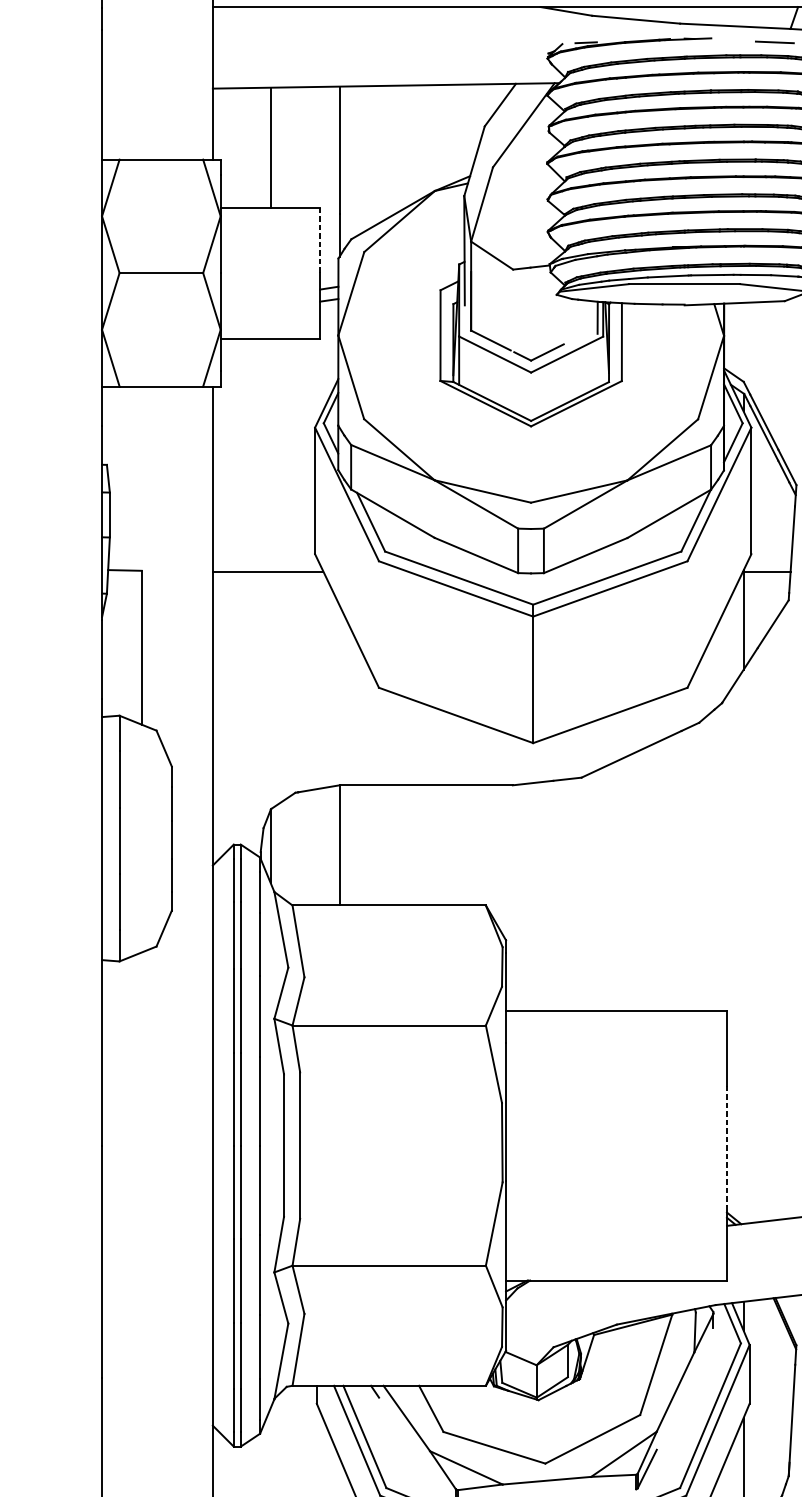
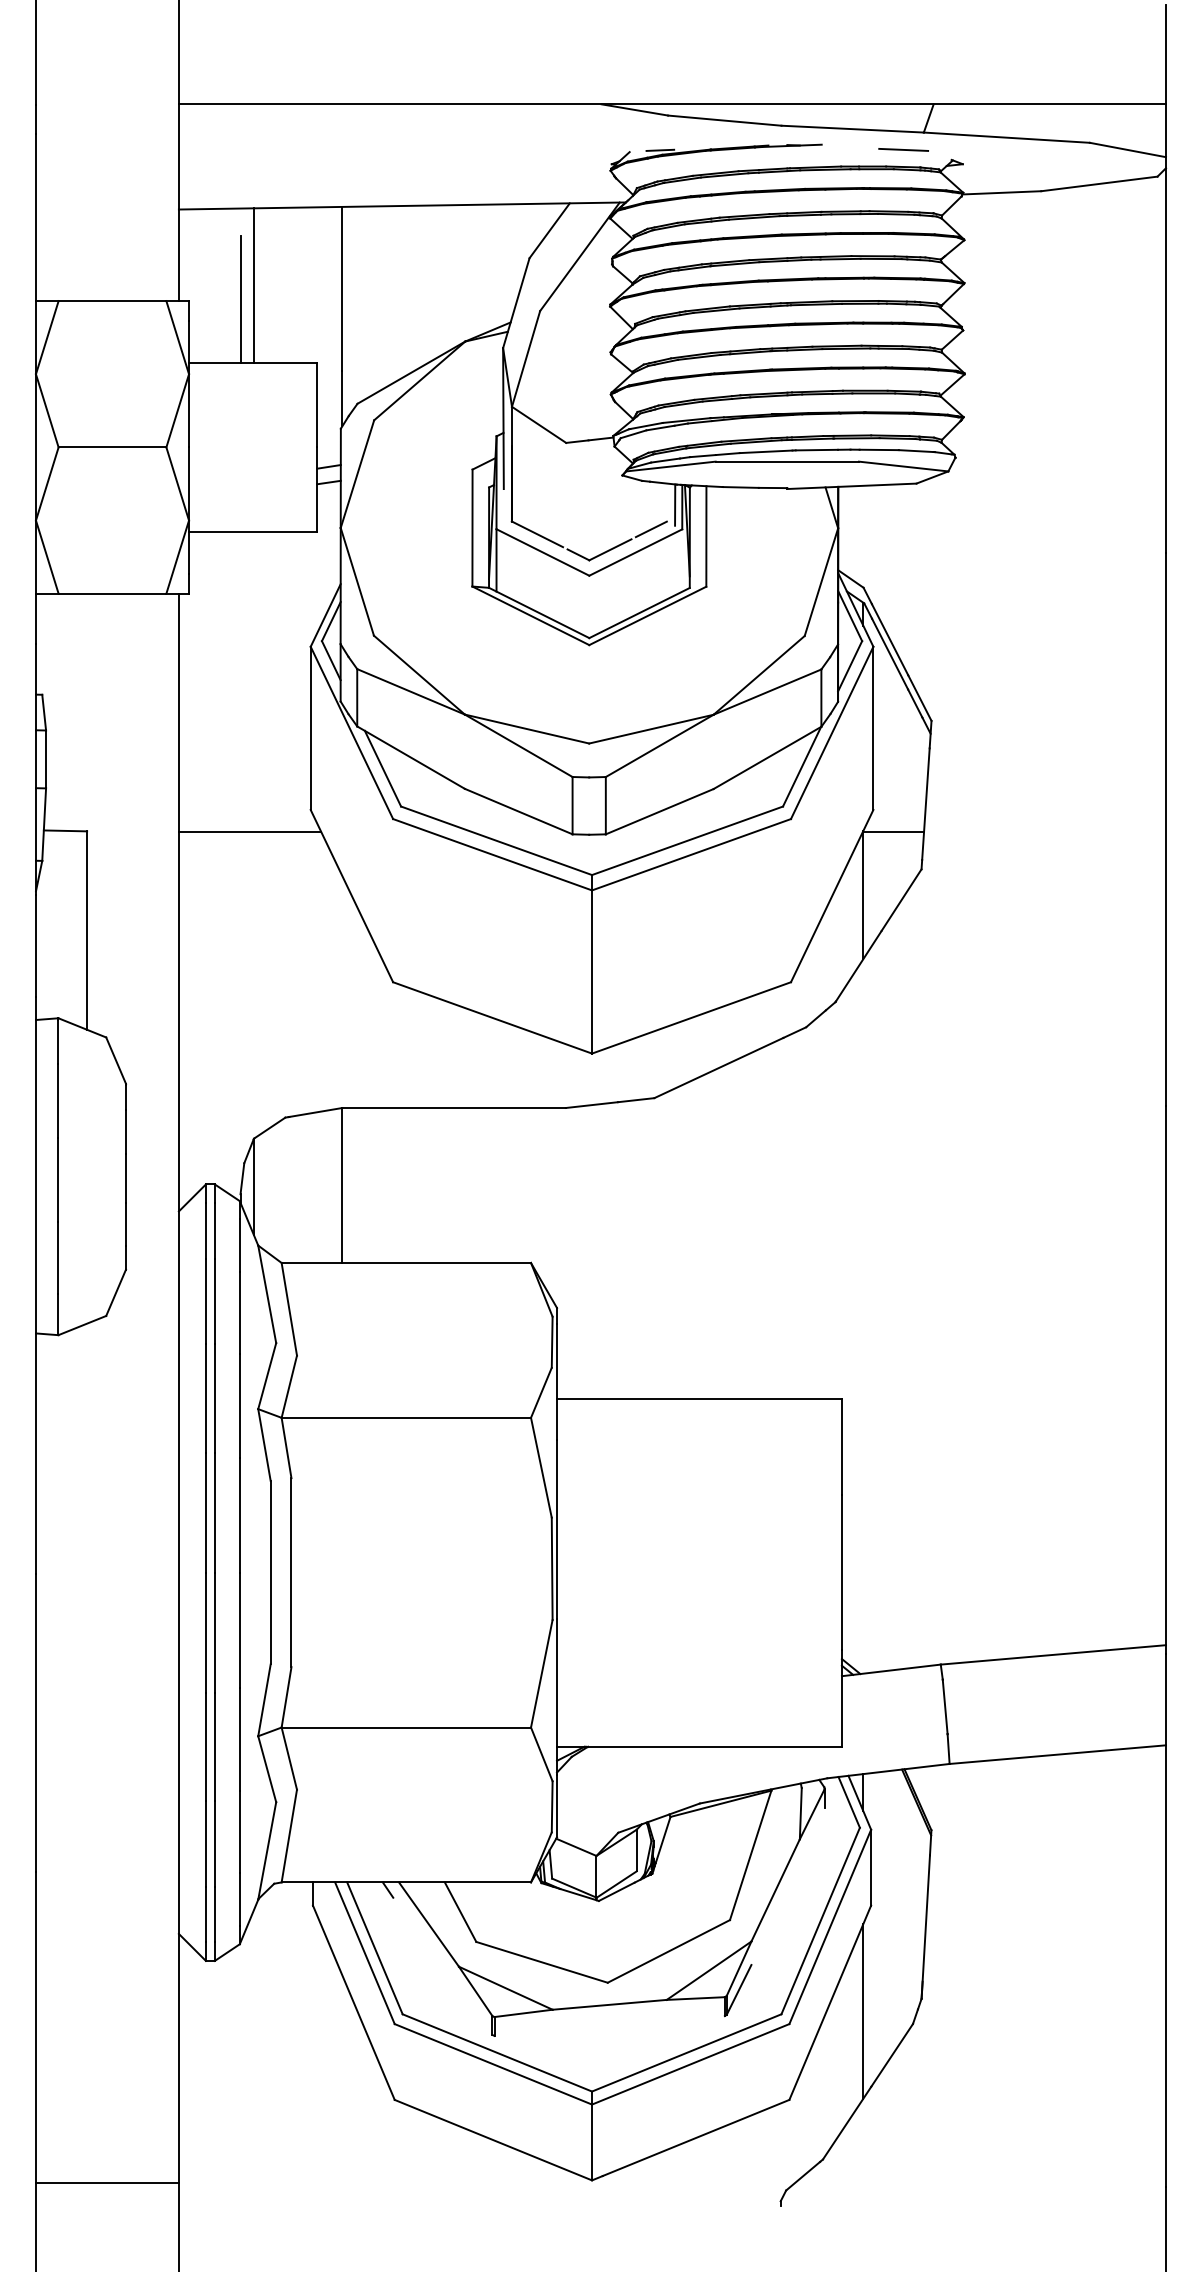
line: (260, 157) -> (240, 298), added
line: (320, 240) -> (317, 405), dashed -> solid
line: (578, 336) -> (650, 529), added
line: (726, 1146) -> (841, 1573), dashed -> solid

